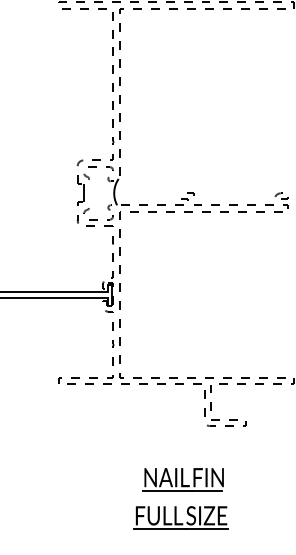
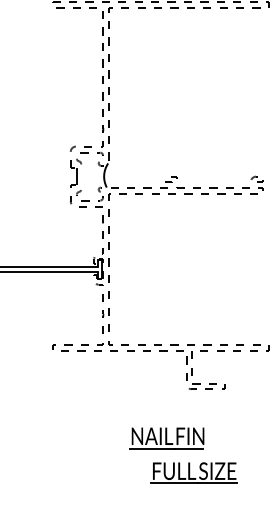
part: (180, 517) -> (193, 472), moved

